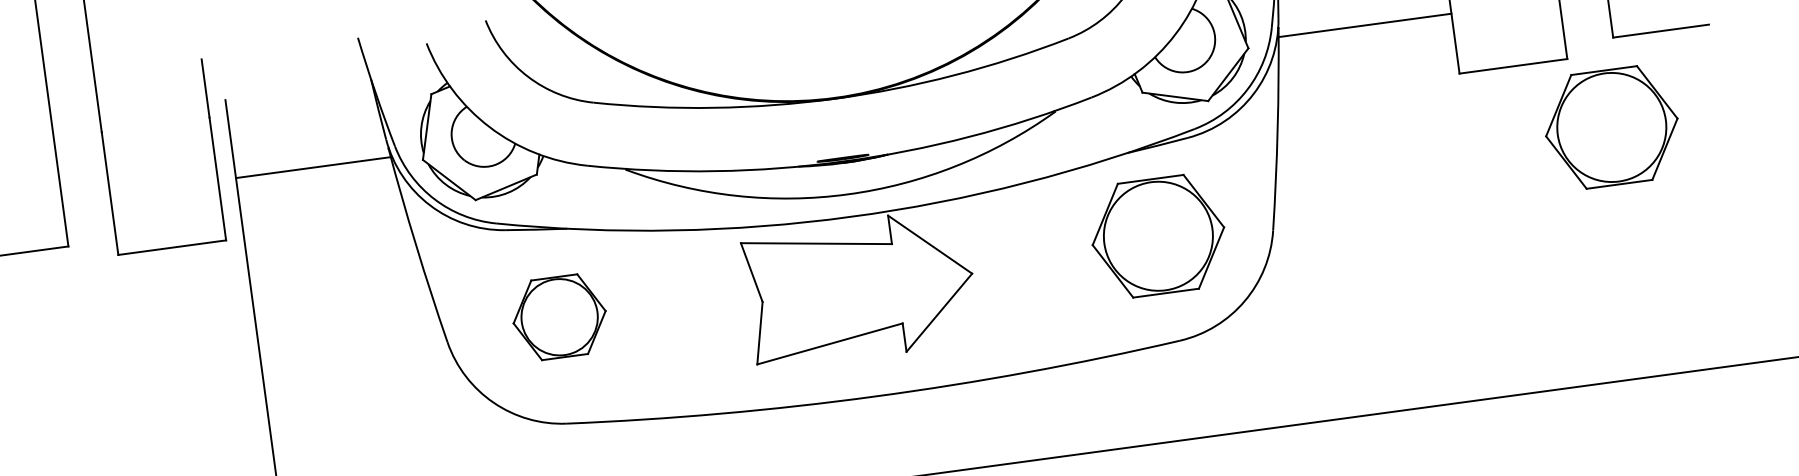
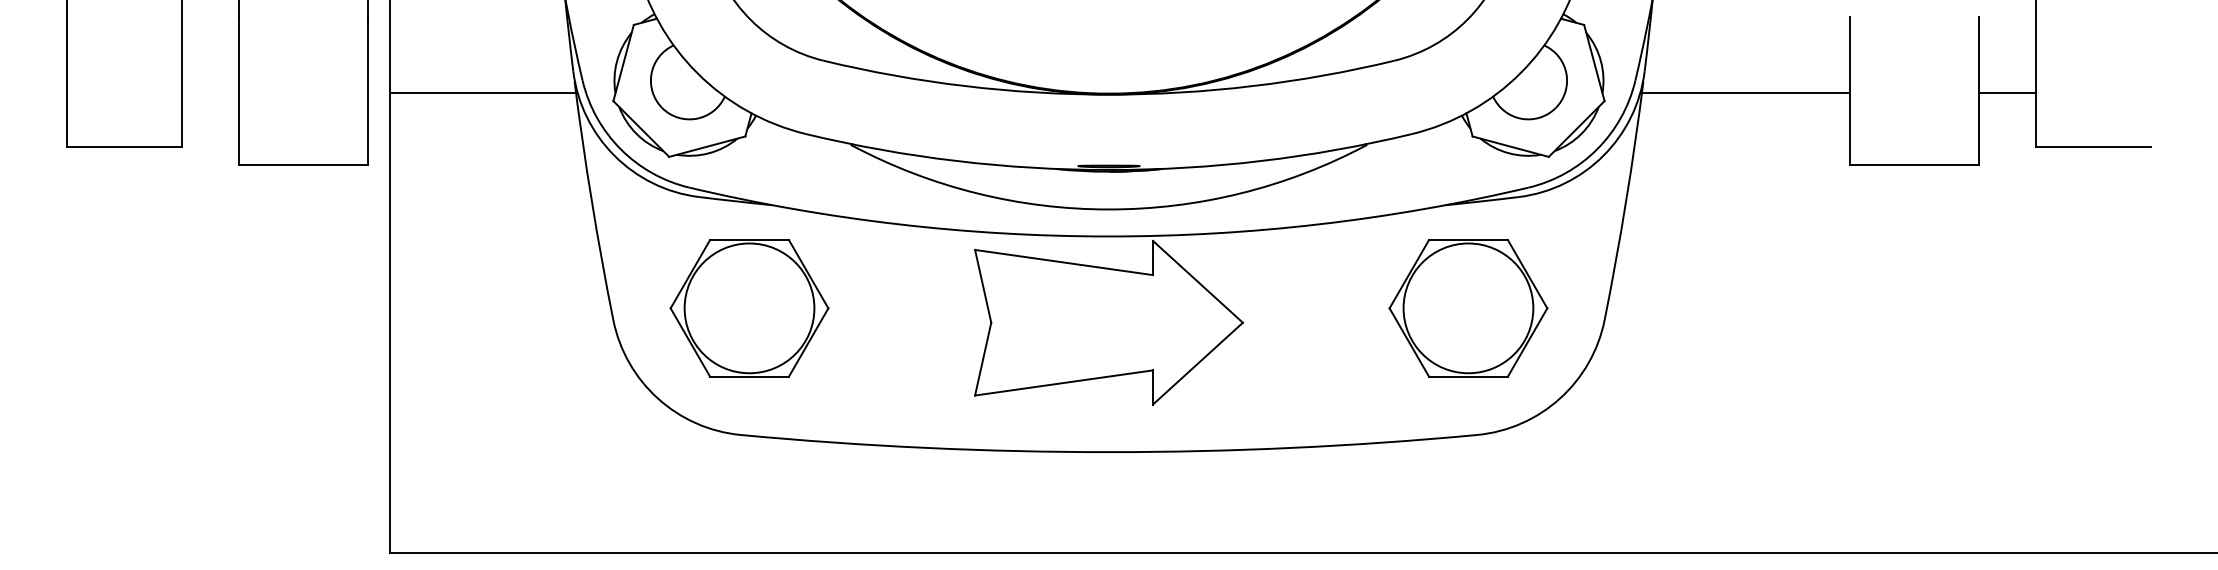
part: (1611, 127) -> (2020, 252), removed
part: (559, 317) -> (749, 308), size x1.43

